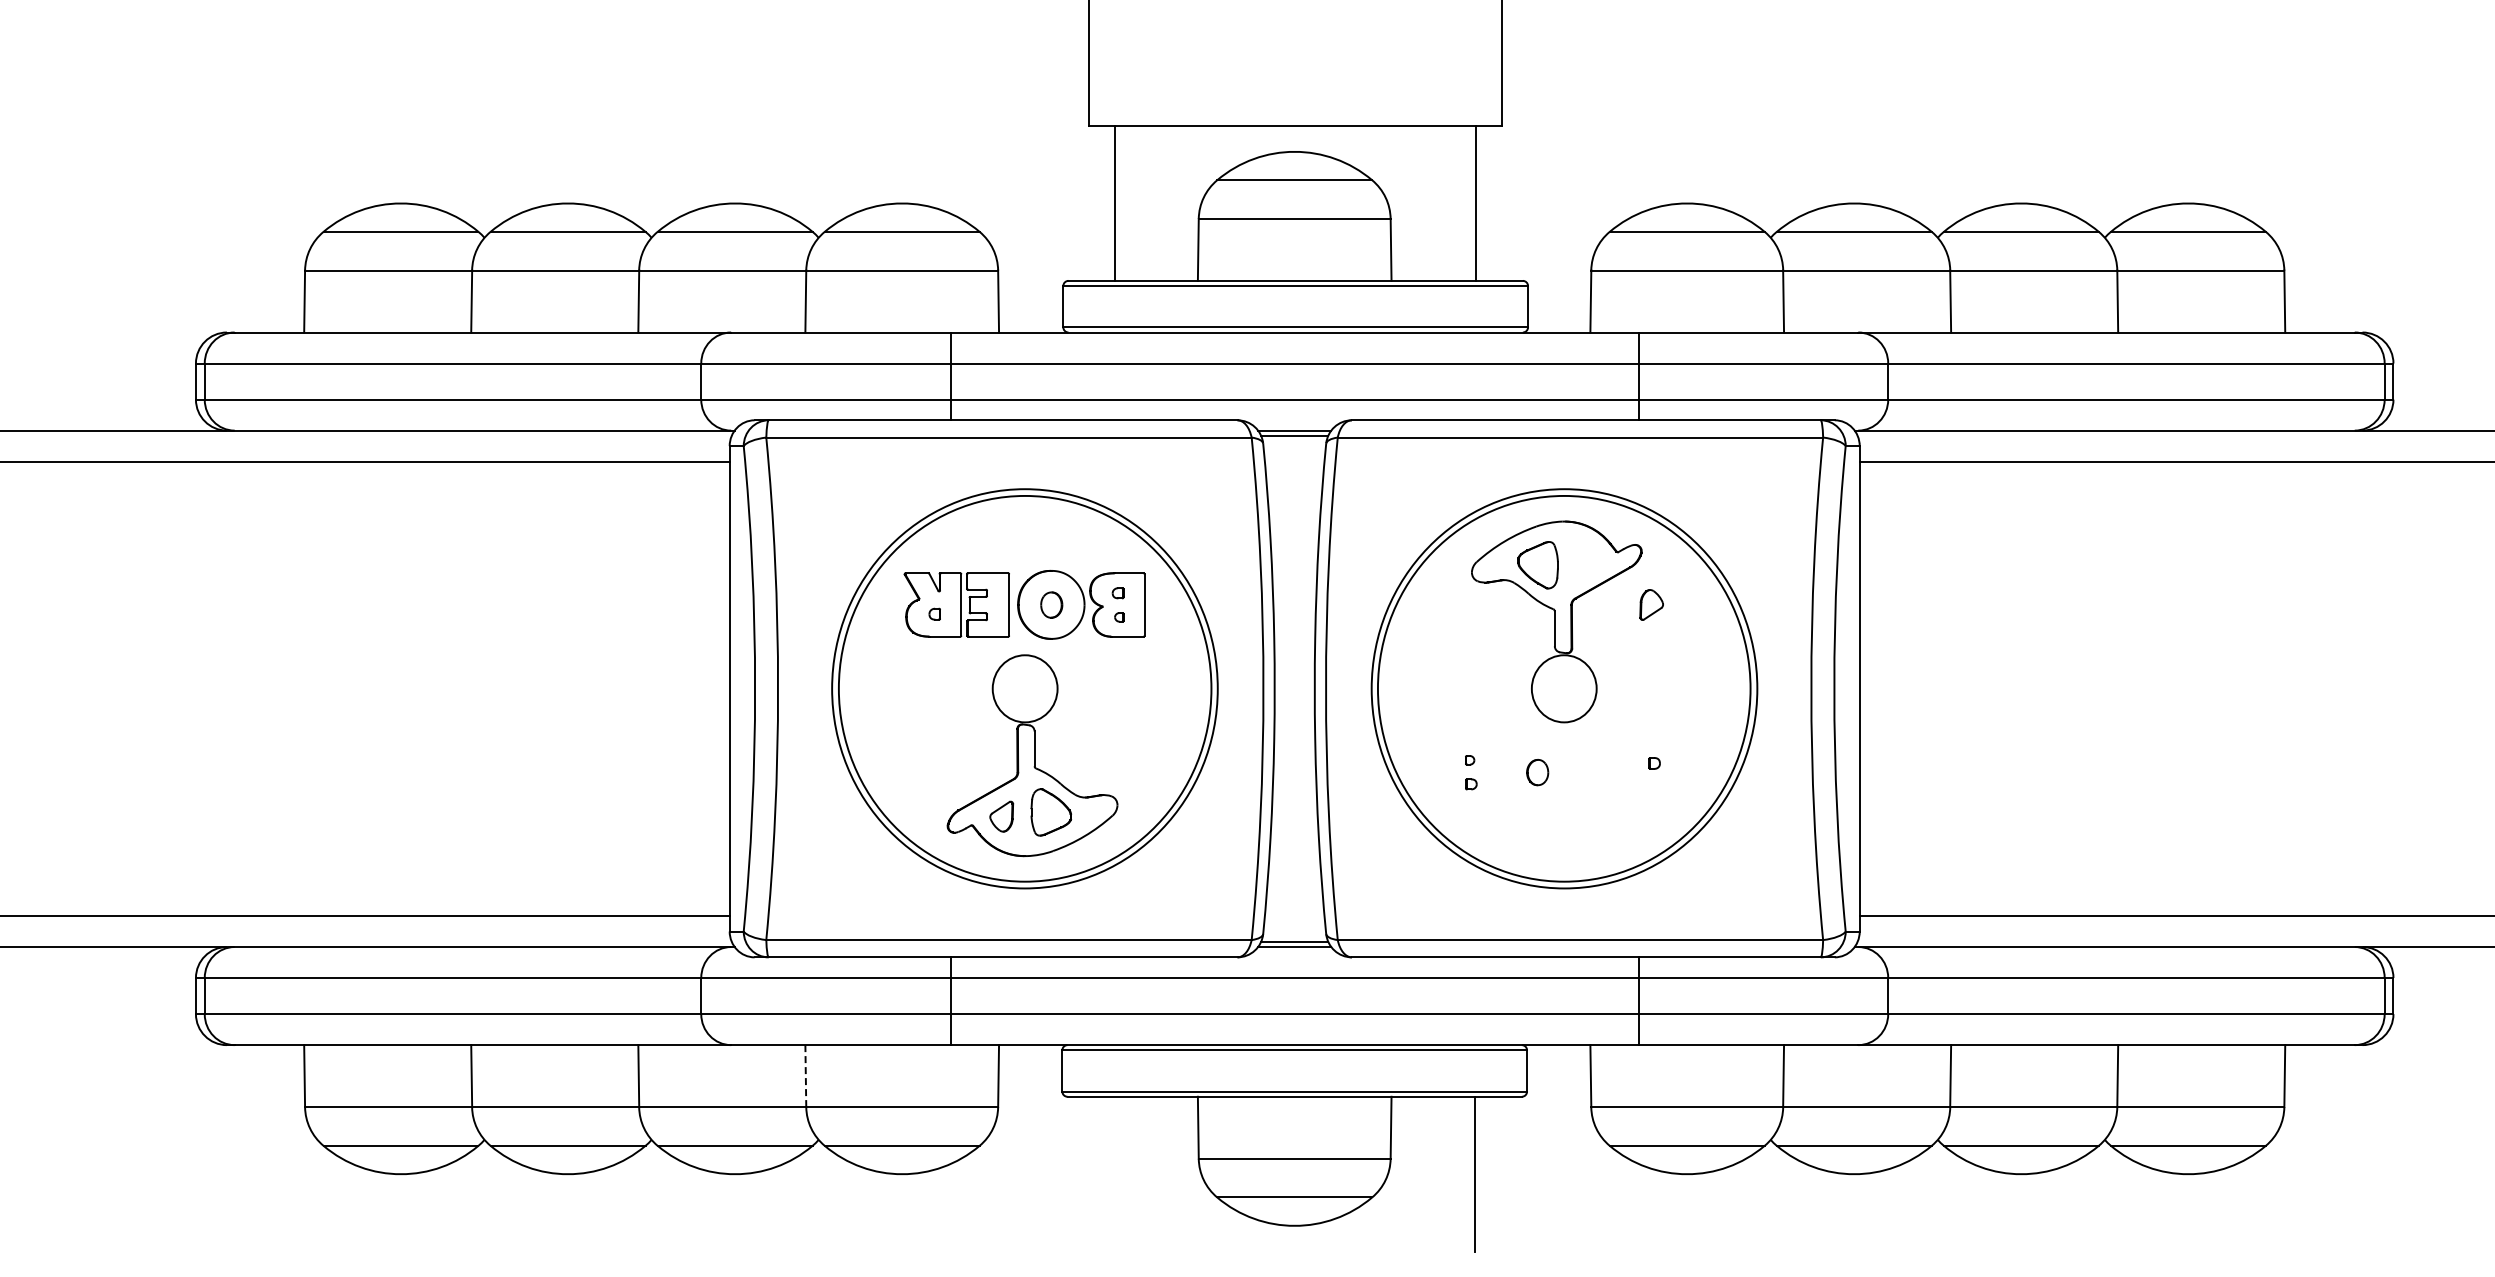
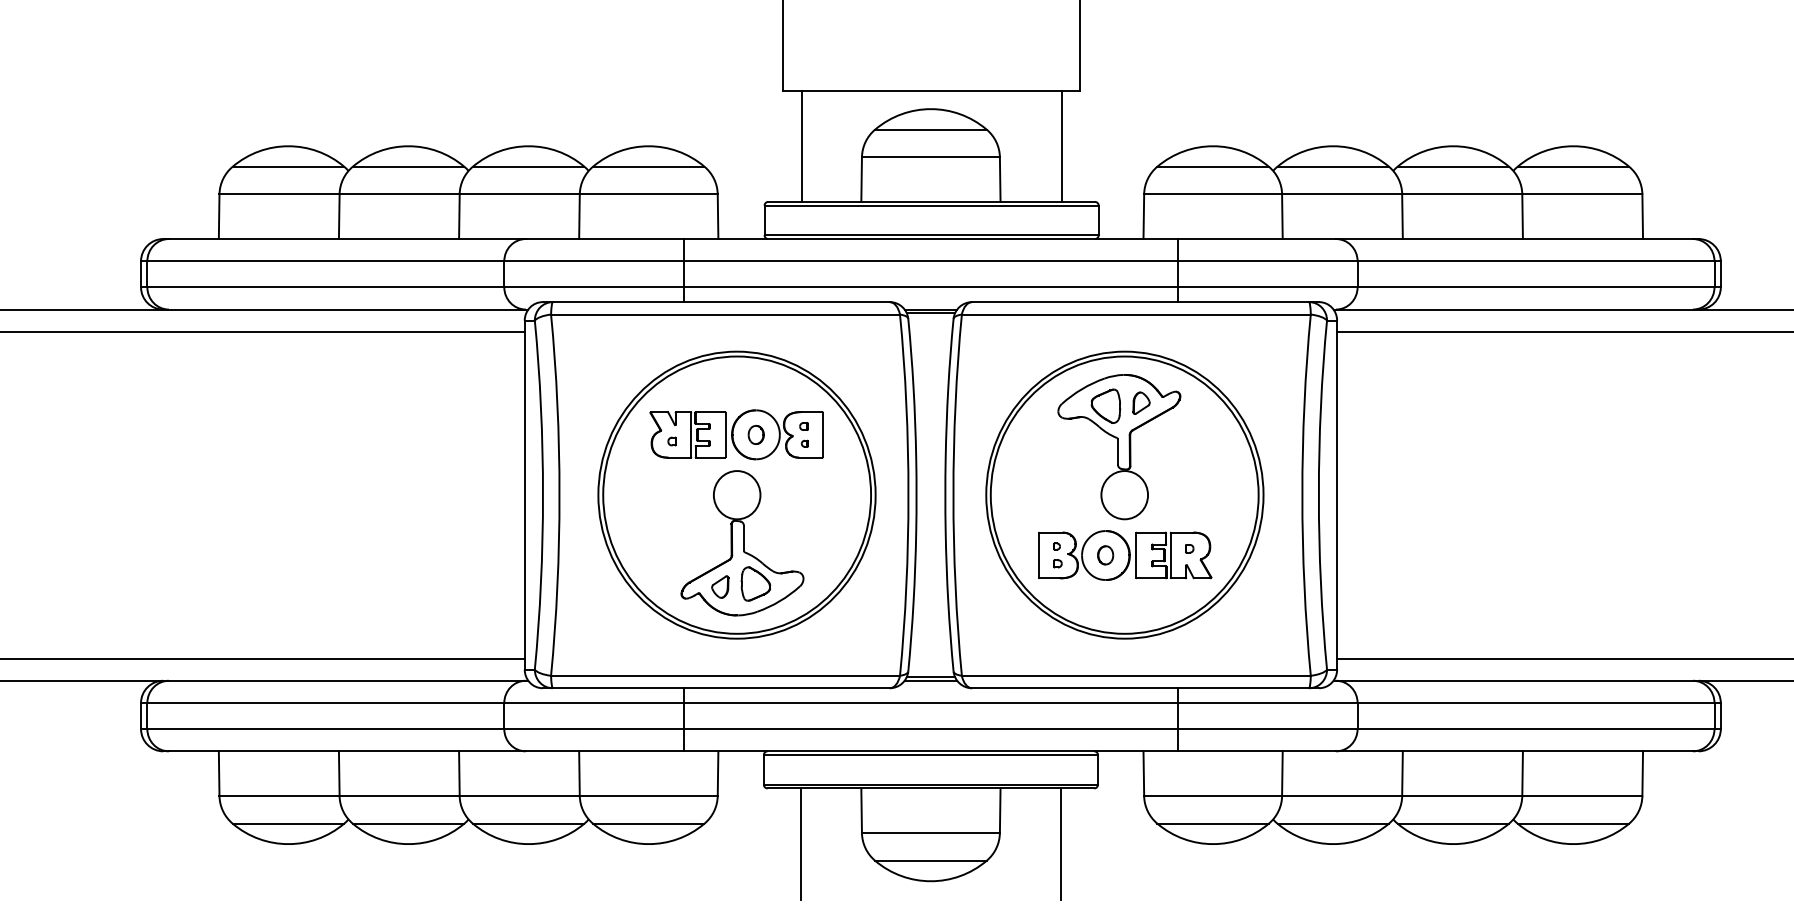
part: (1651, 604) -> (1141, 402), moved
part: (1564, 772) -> (1124, 555), added
line: (805, 1076) -> (579, 773), dashed -> solid
line: (1113, 1173) -> (800, 843), added

